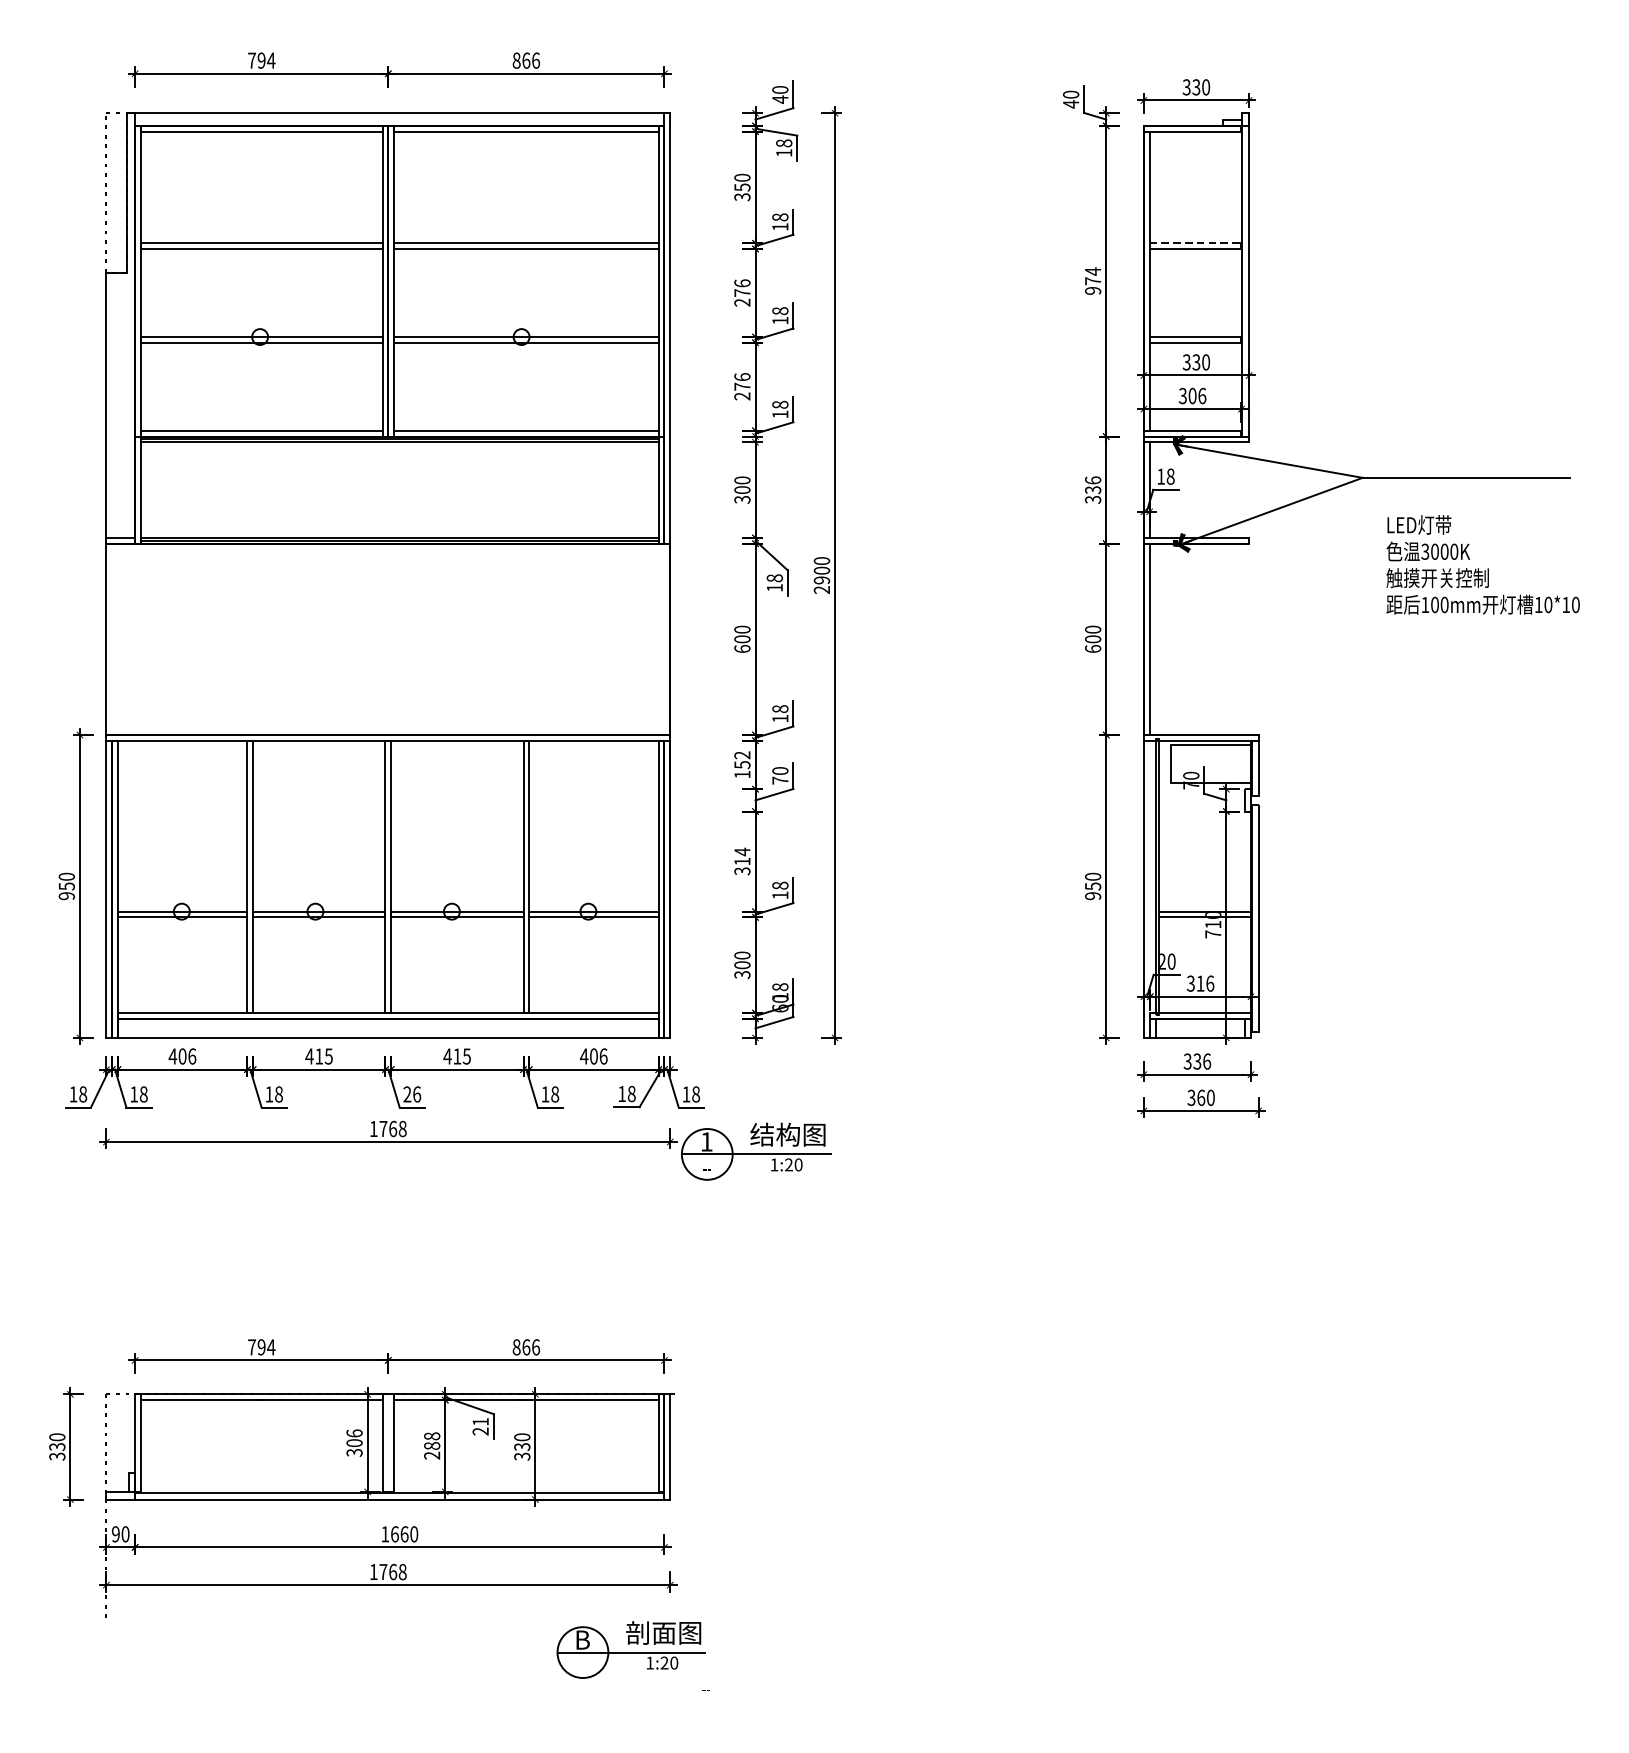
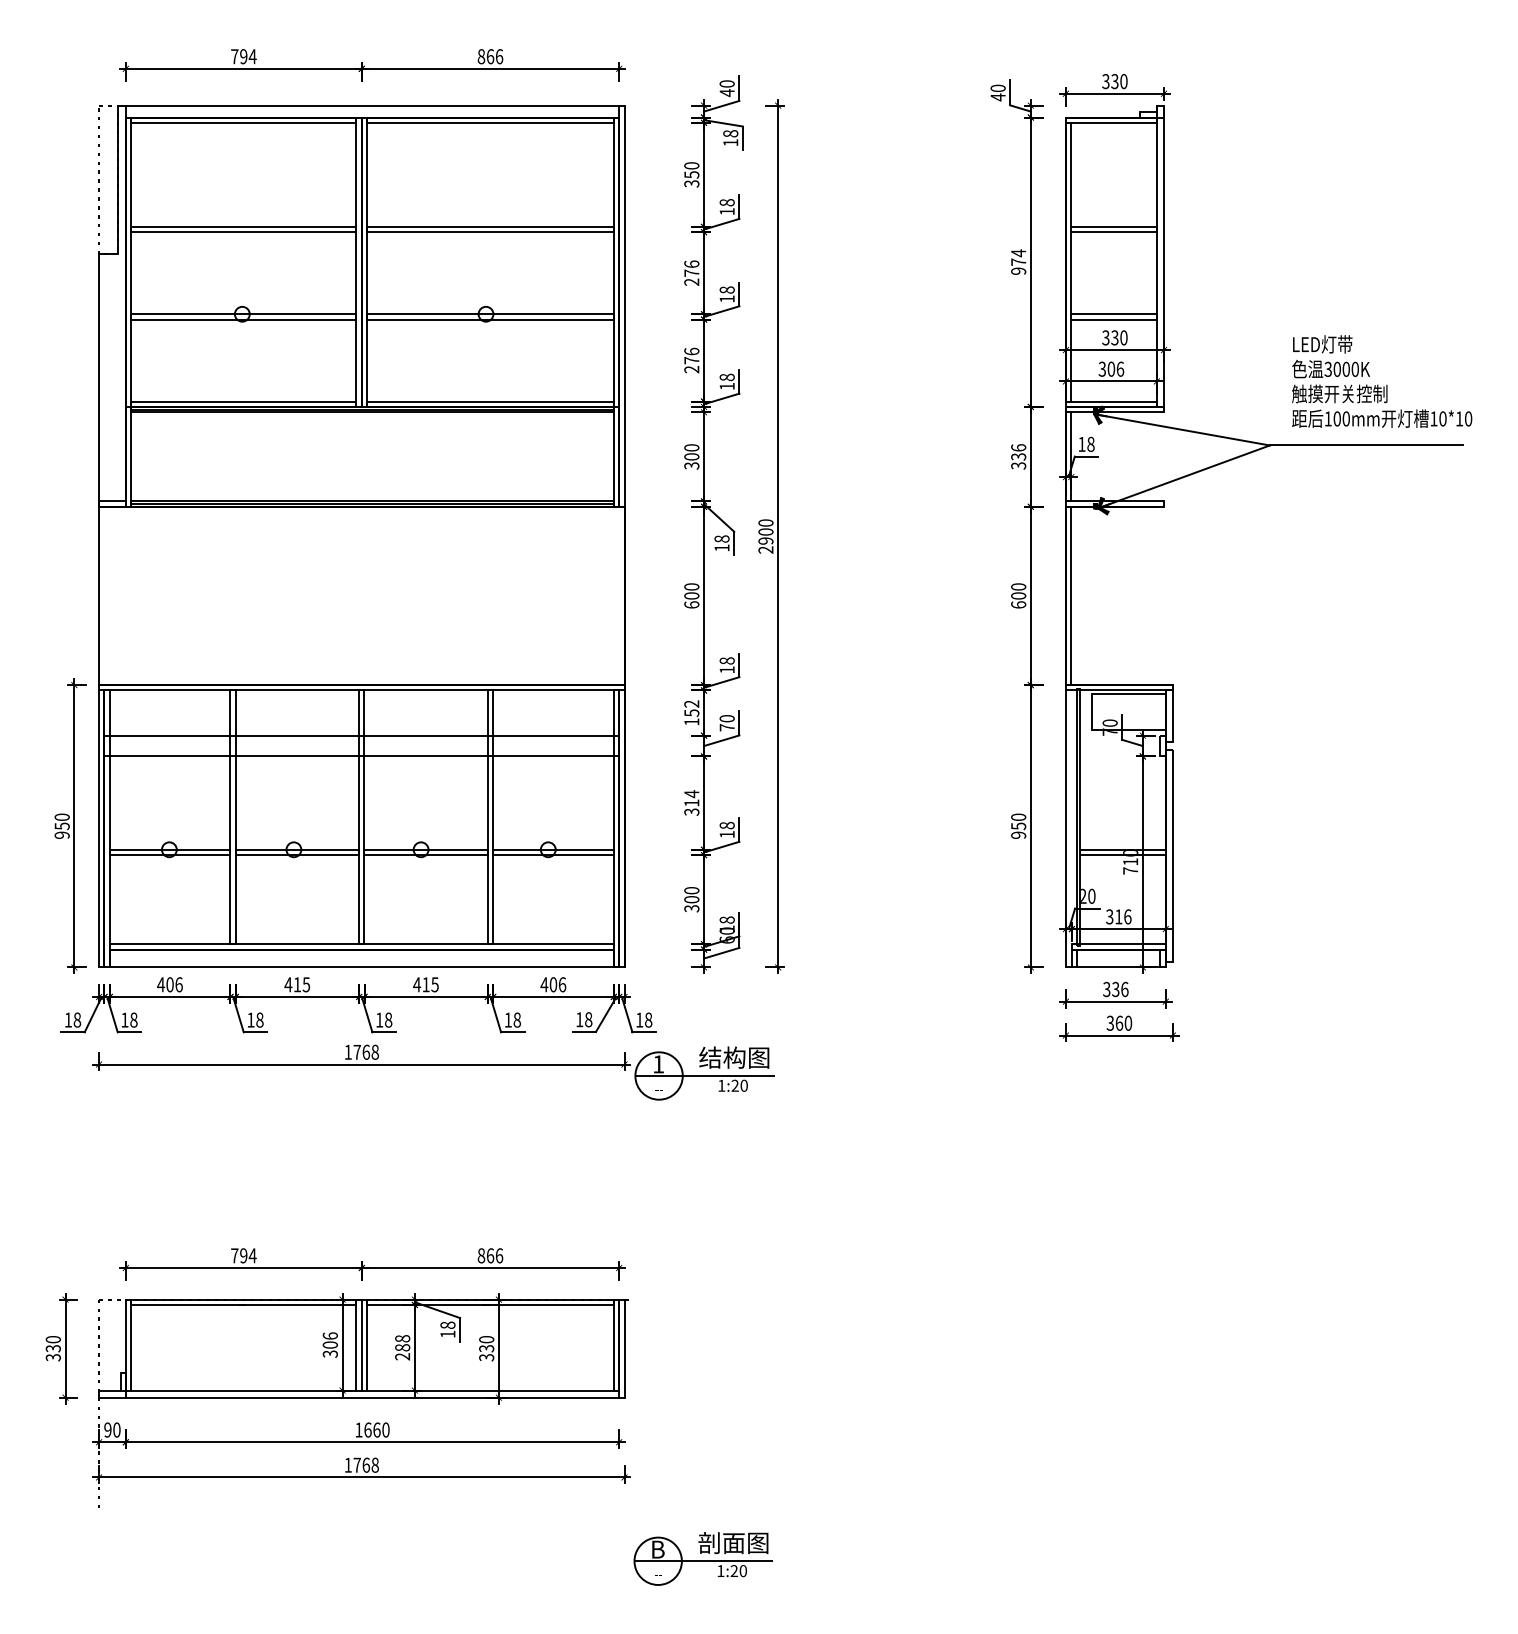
line: (1195, 242) -> (1114, 226), dashed -> solid
text: (1483, 564) -> (1382, 381), moved
line: (387, 789) -> (361, 735), added
line: (387, 811) -> (361, 756), added
text: (412, 1093) -> (384, 1019), 26 -> 18
text: (480, 1426) -> (447, 1329), 21 -> 18
line: (387, 1442) -> (361, 1344), added
part: (630, 1649) -> (702, 1558), moved

